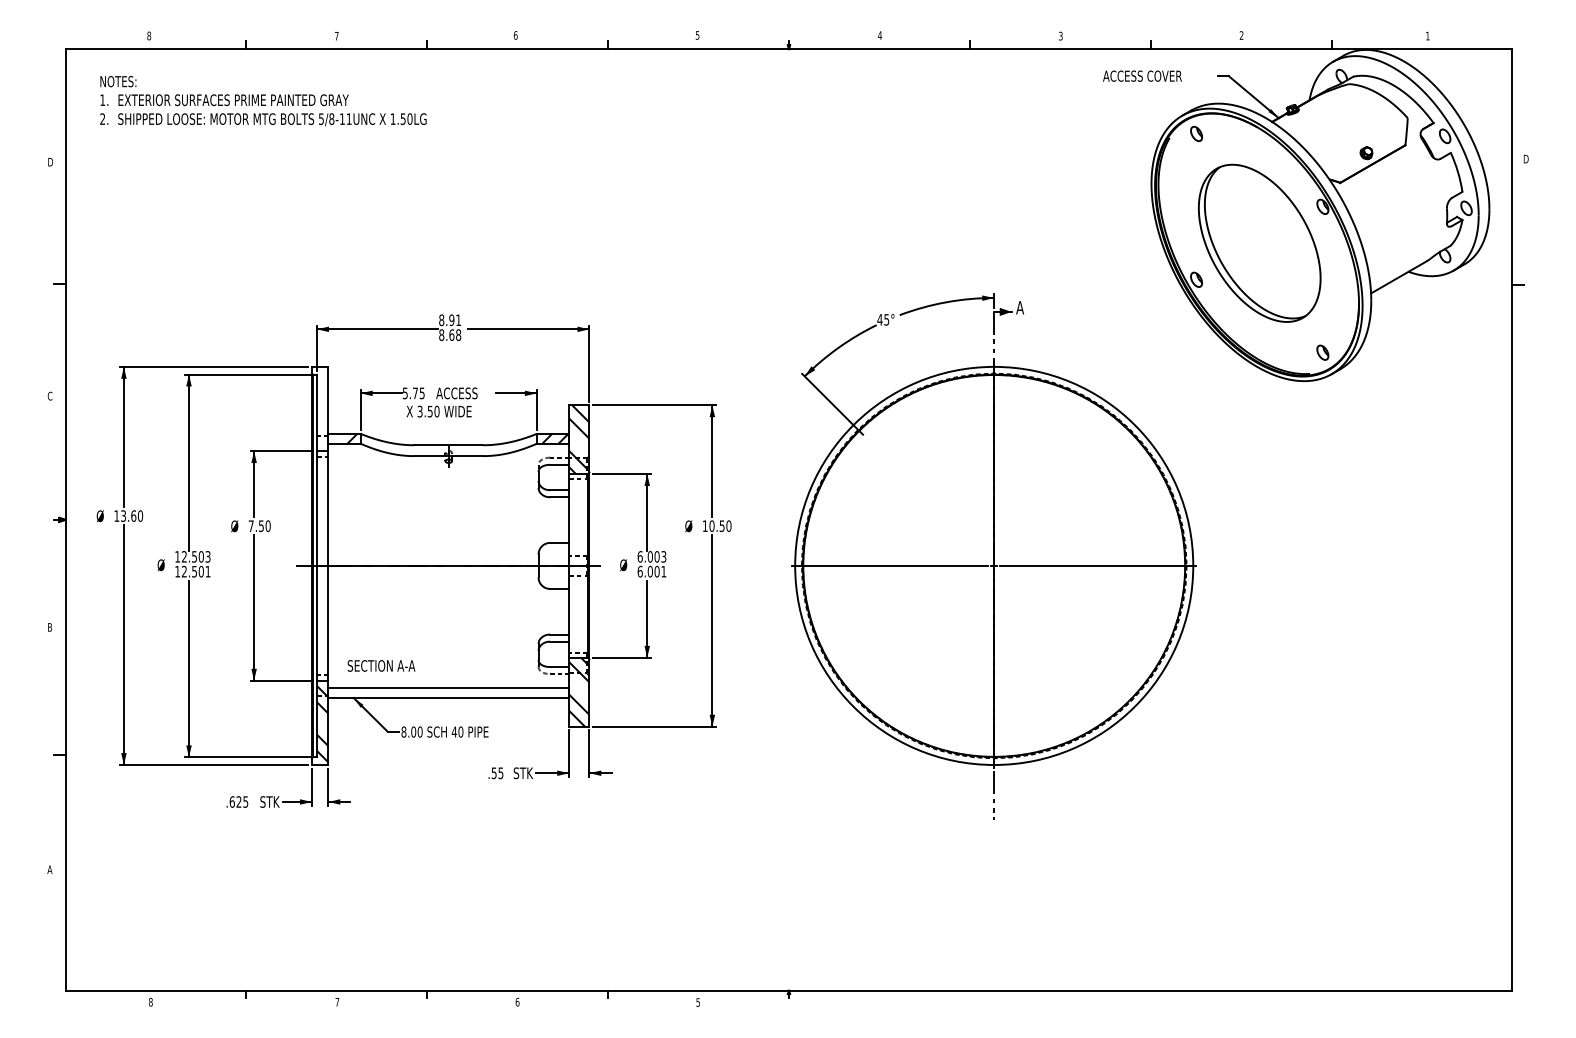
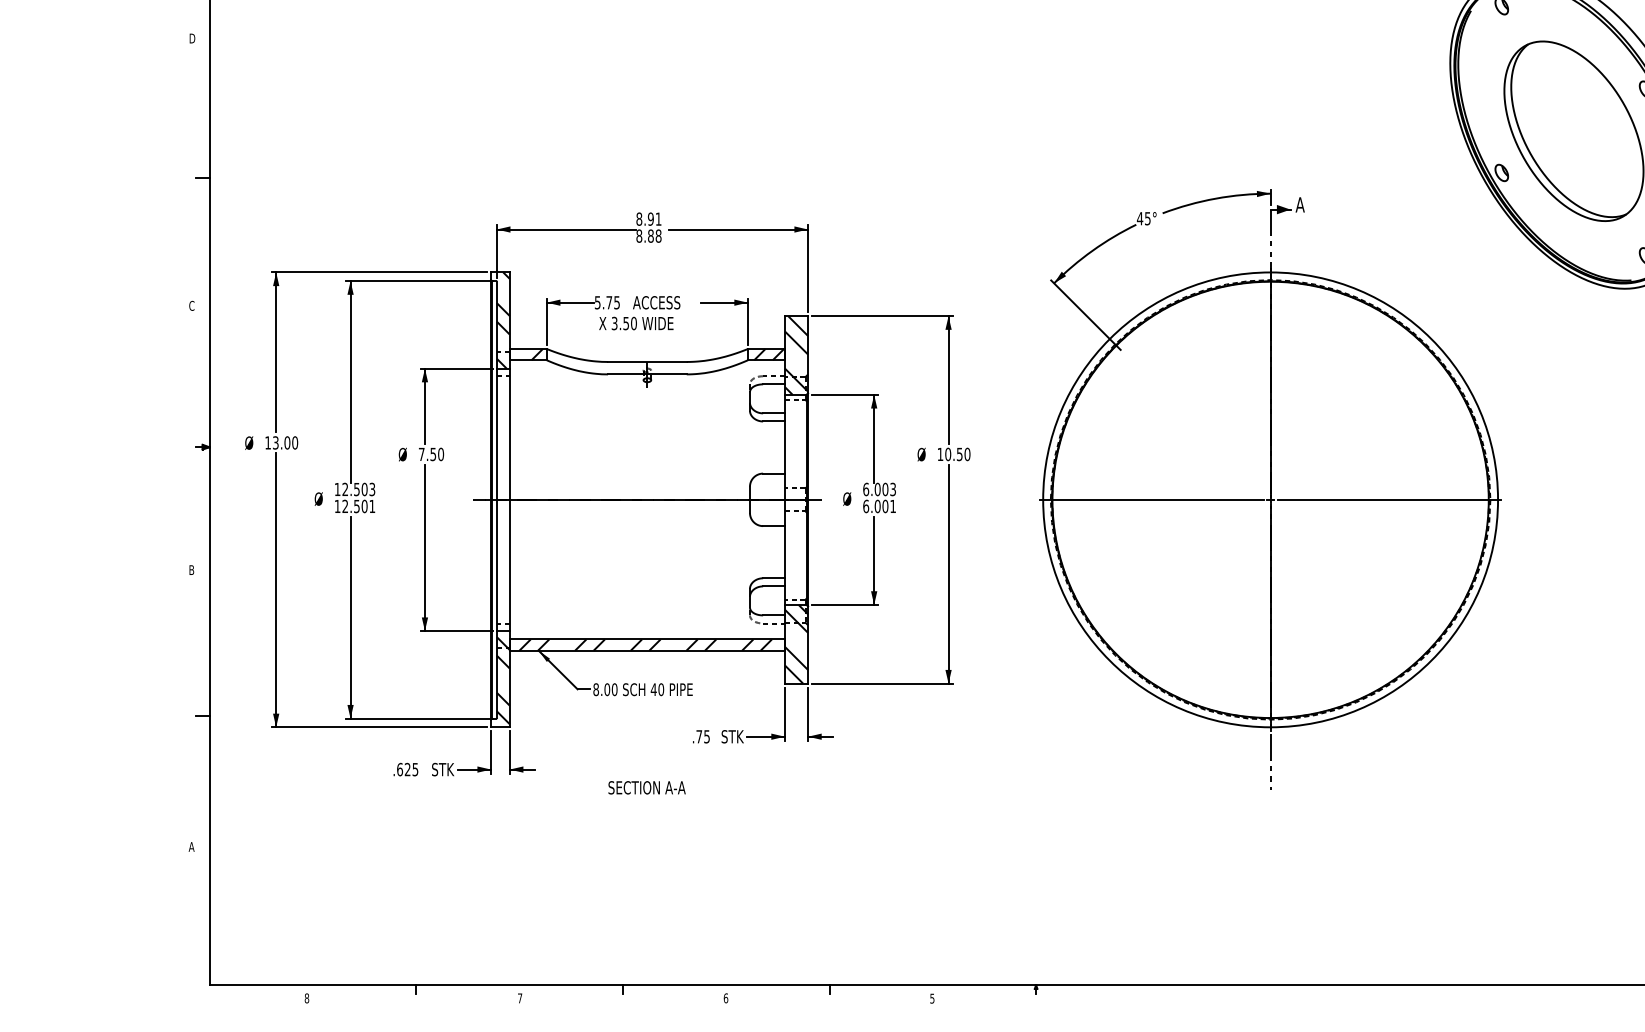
text: (451, 334) -> (650, 235), 8.68 -> 8.88
hatch: (322, 408) -> (503, 319), added
text: (133, 515) -> (287, 442), 13.60 -> 13.00
text: (381, 665) -> (647, 787), moved
hatch: (446, 692) -> (644, 644), added
text: (493, 773) -> (698, 737), .55 -> .75

